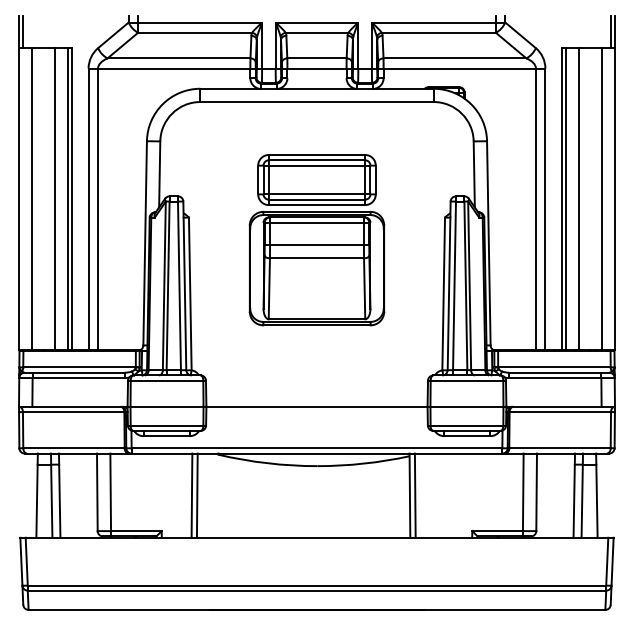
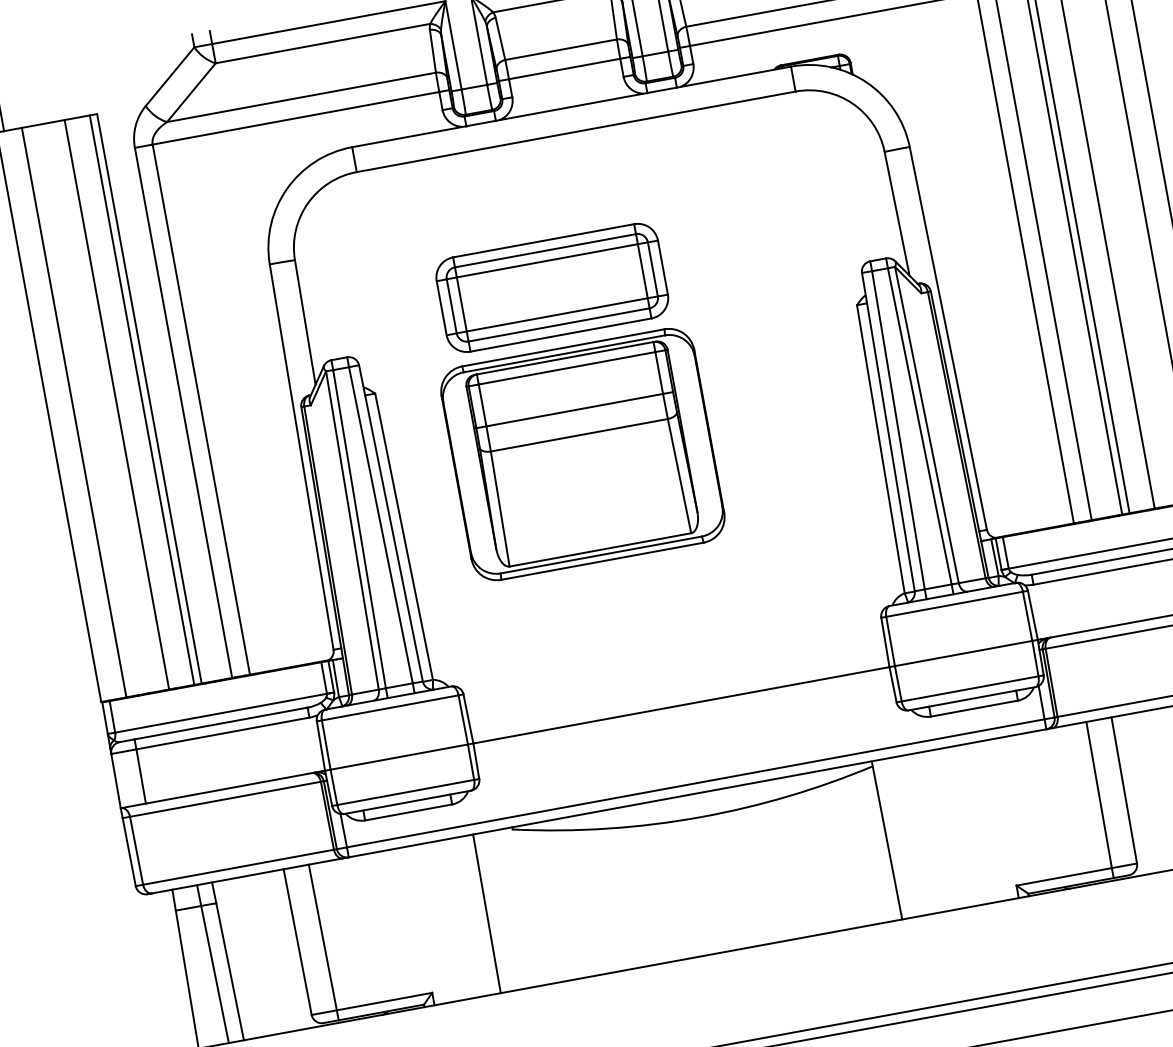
part: (316, 240) -> (572, 401), moved
line: (191, 495) -> (475, 915), removed
line: (414, 495) -> (895, 838), removed

